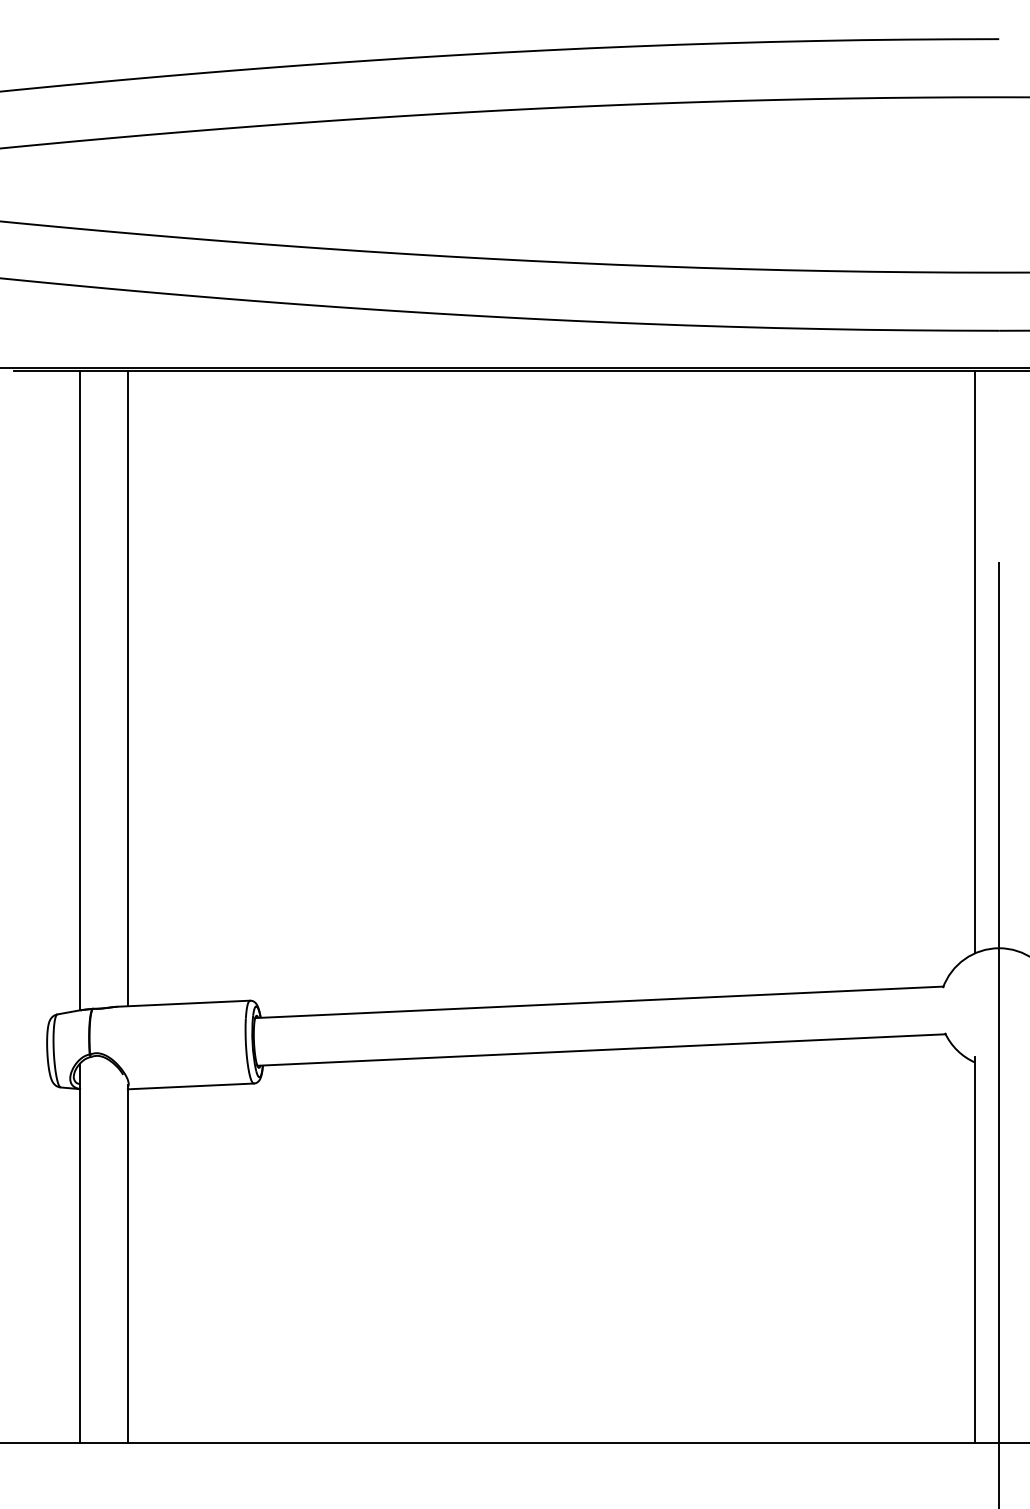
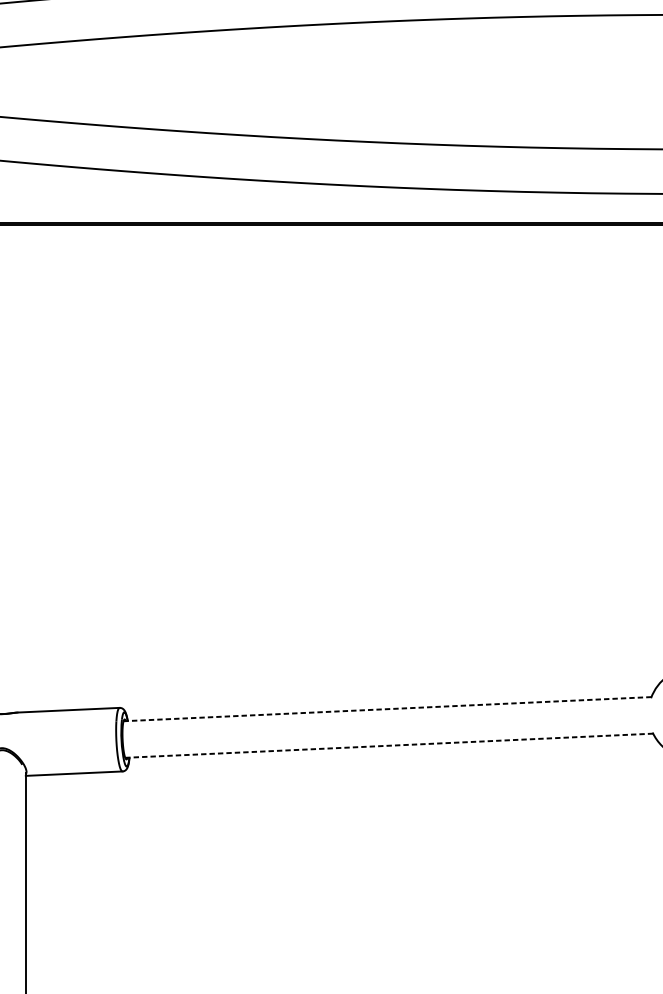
line: (127, 688) -> (25, 468), removed
line: (598, 1002) -> (386, 709), solid -> dashed
line: (602, 1050) -> (389, 746), solid -> dashed

